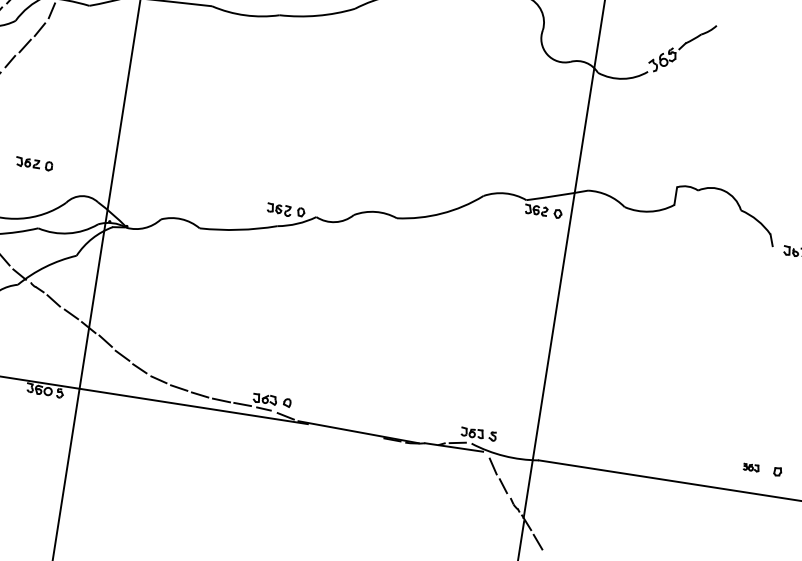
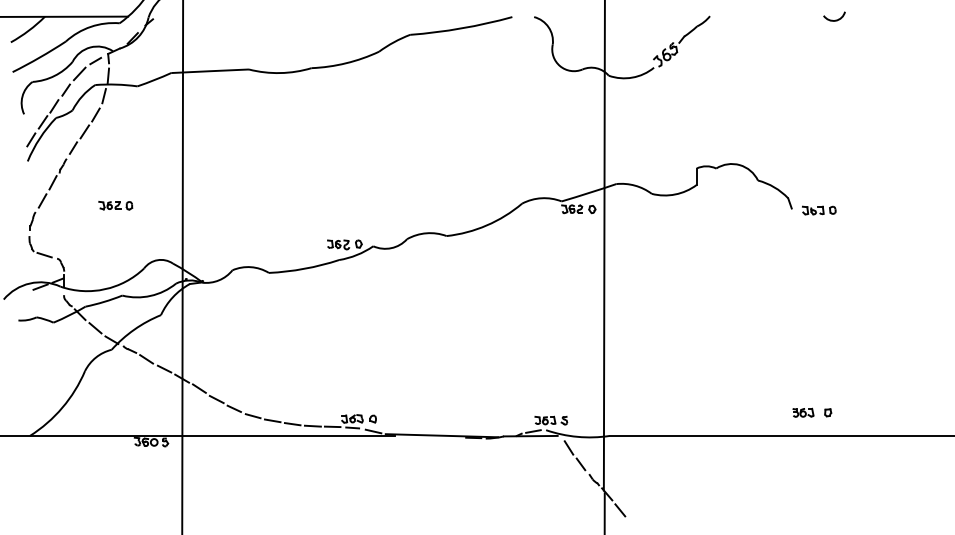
part: (34, 163) -> (115, 205), moved
part: (751, 467) -> (803, 412), size x1.43

